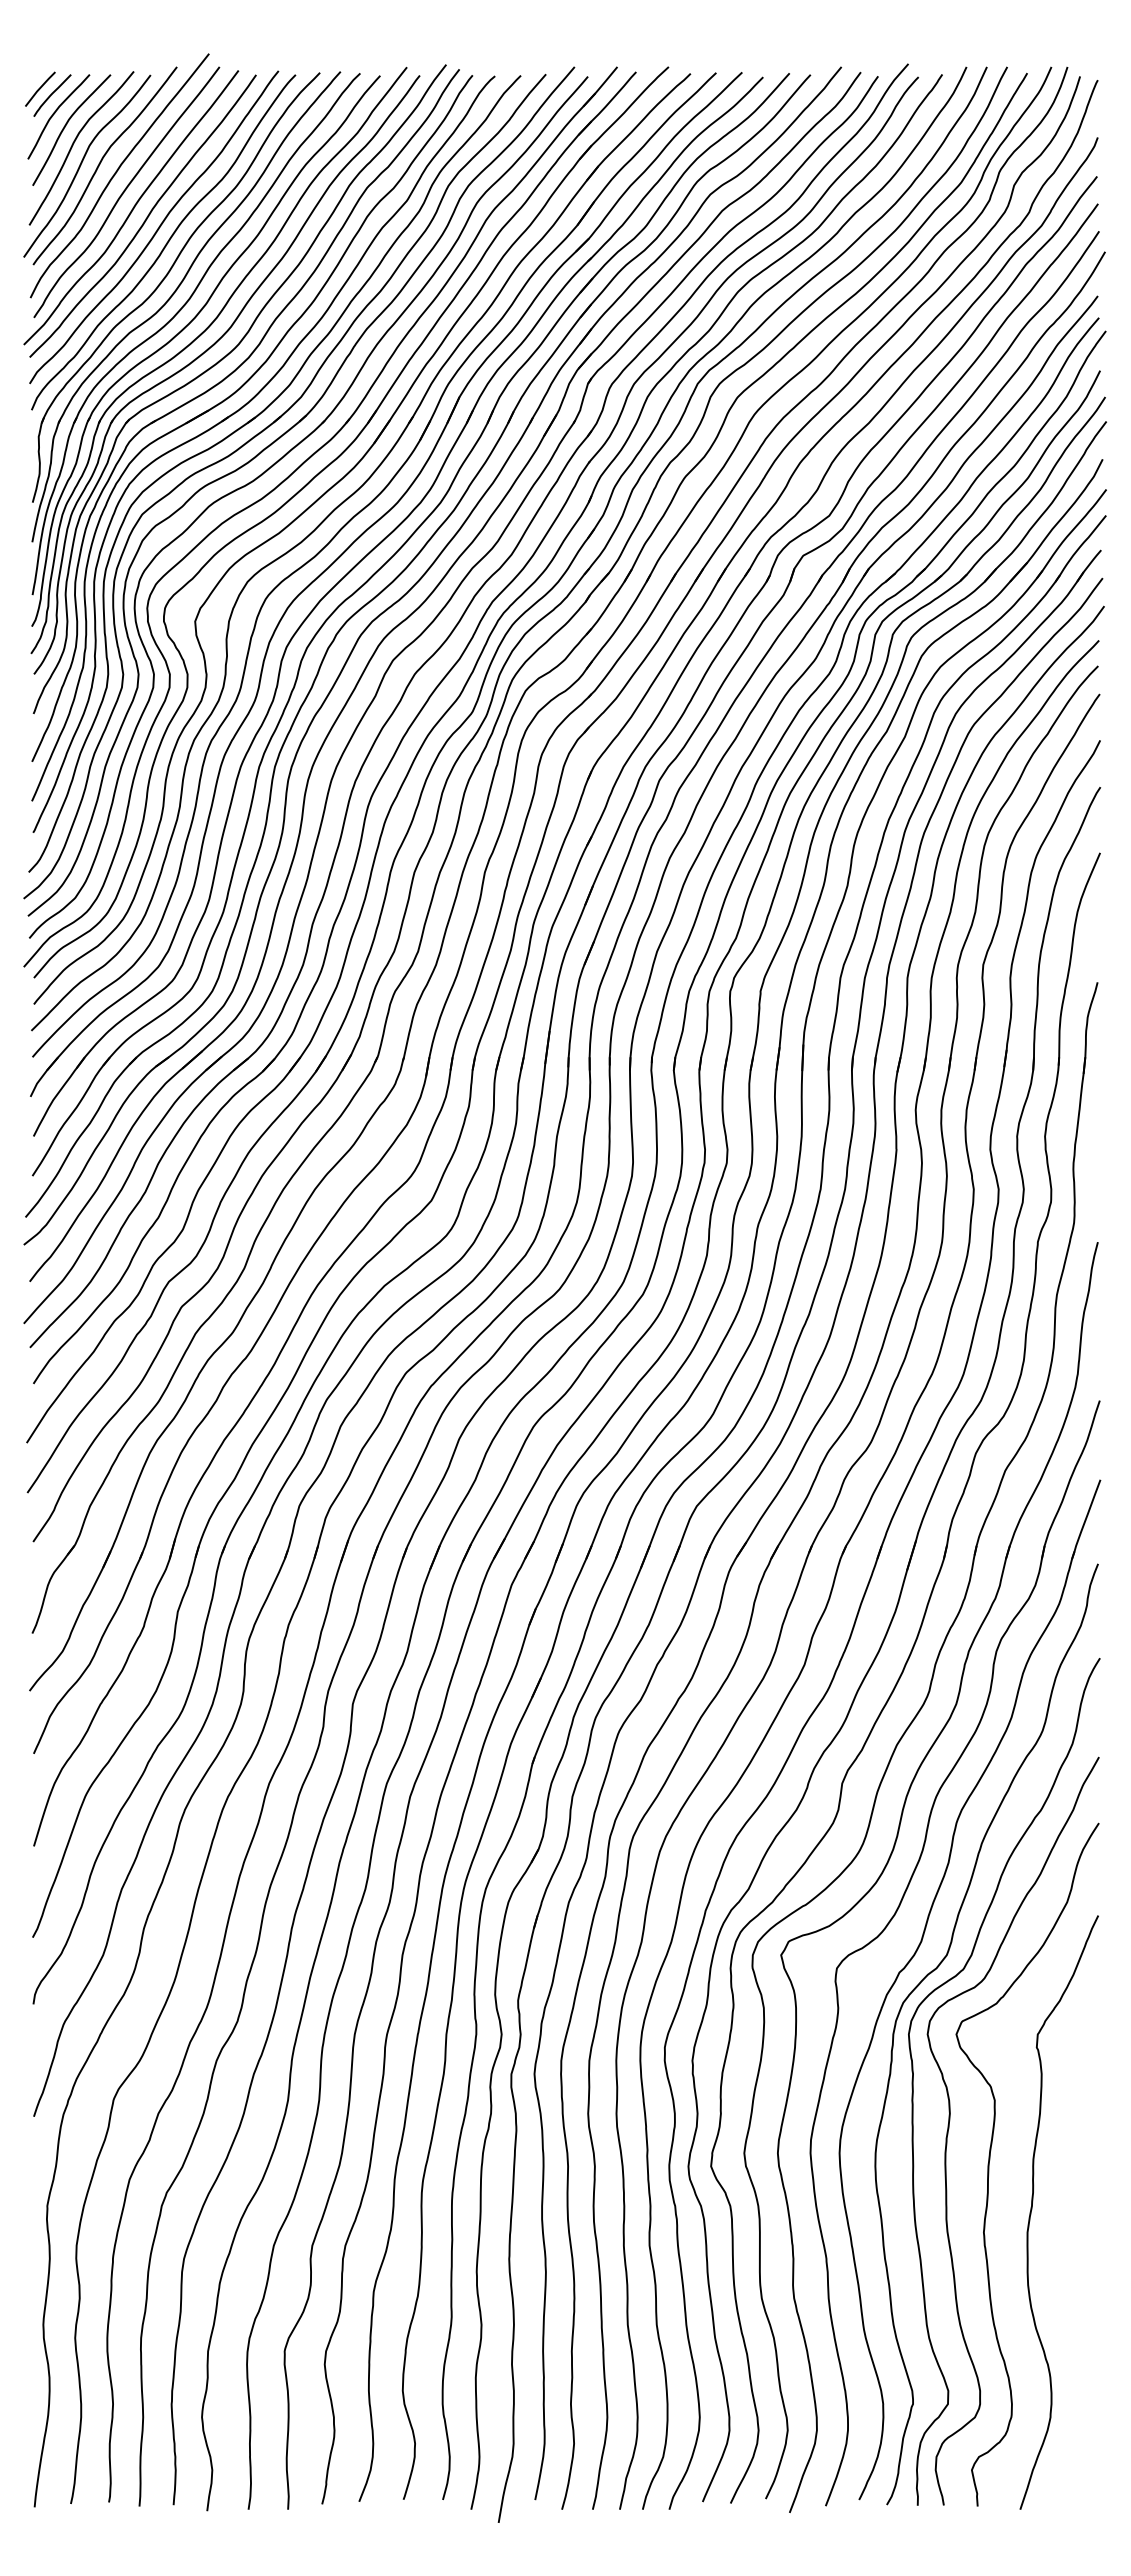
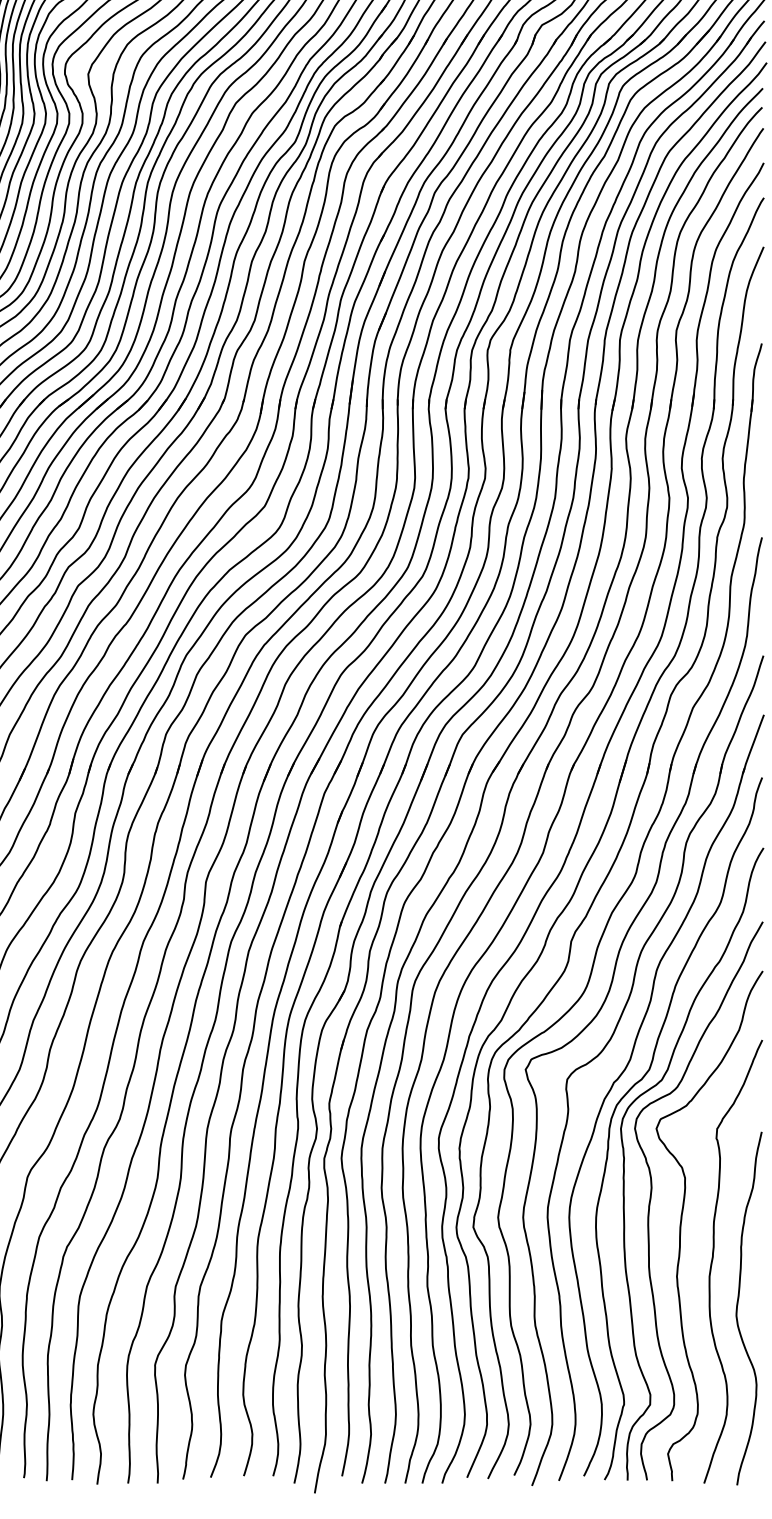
curve: (1065, 2274) -> (737, 1307), added

